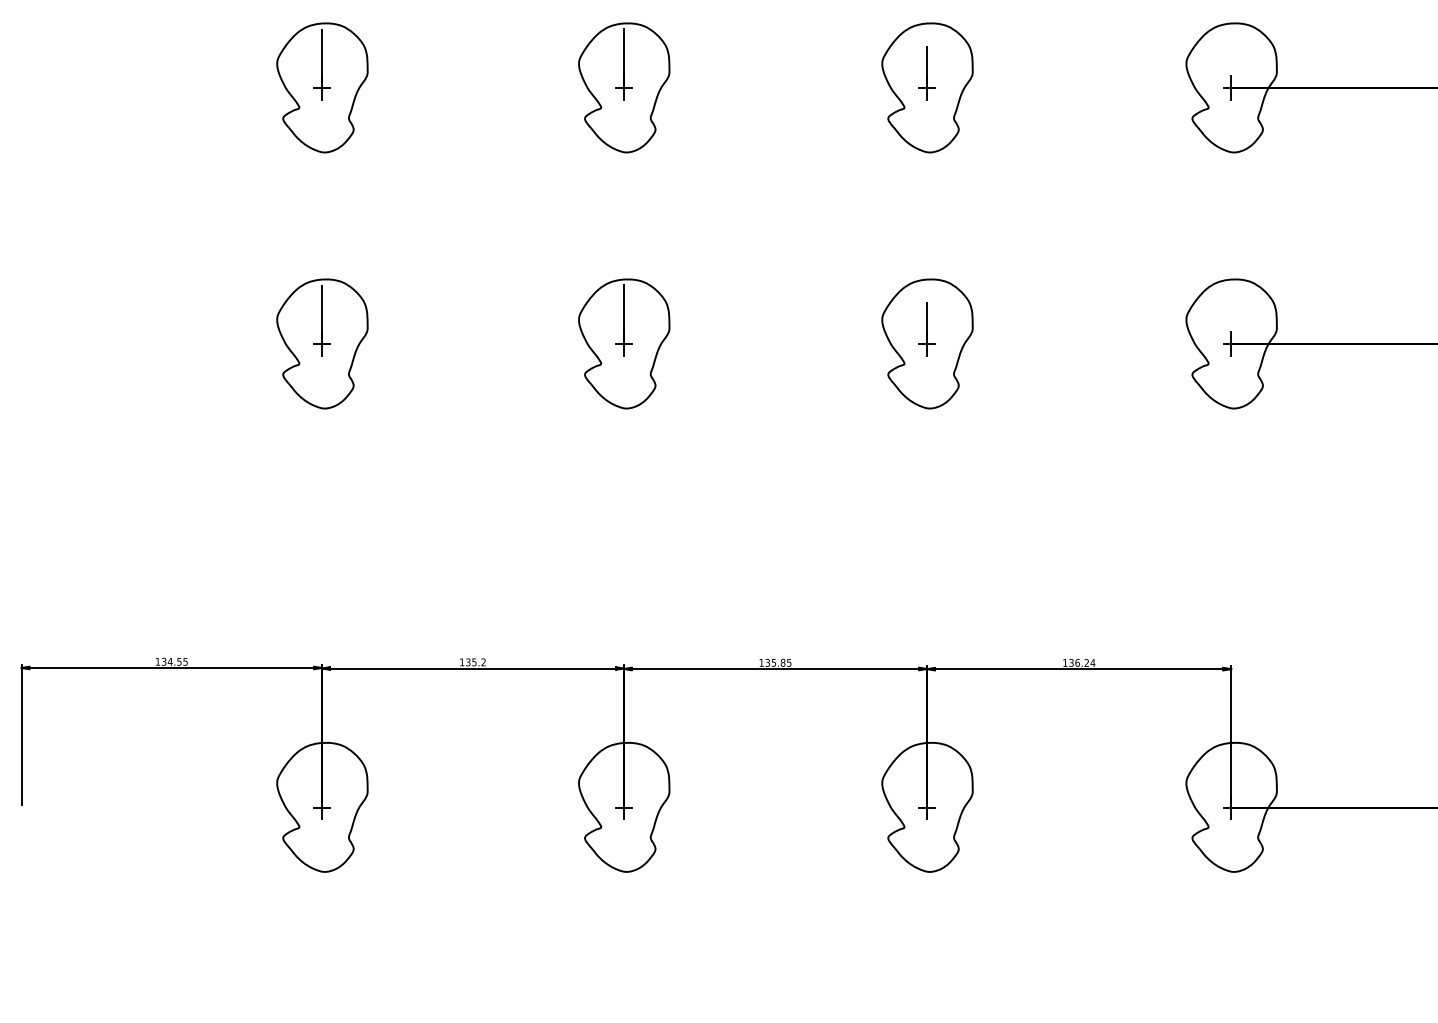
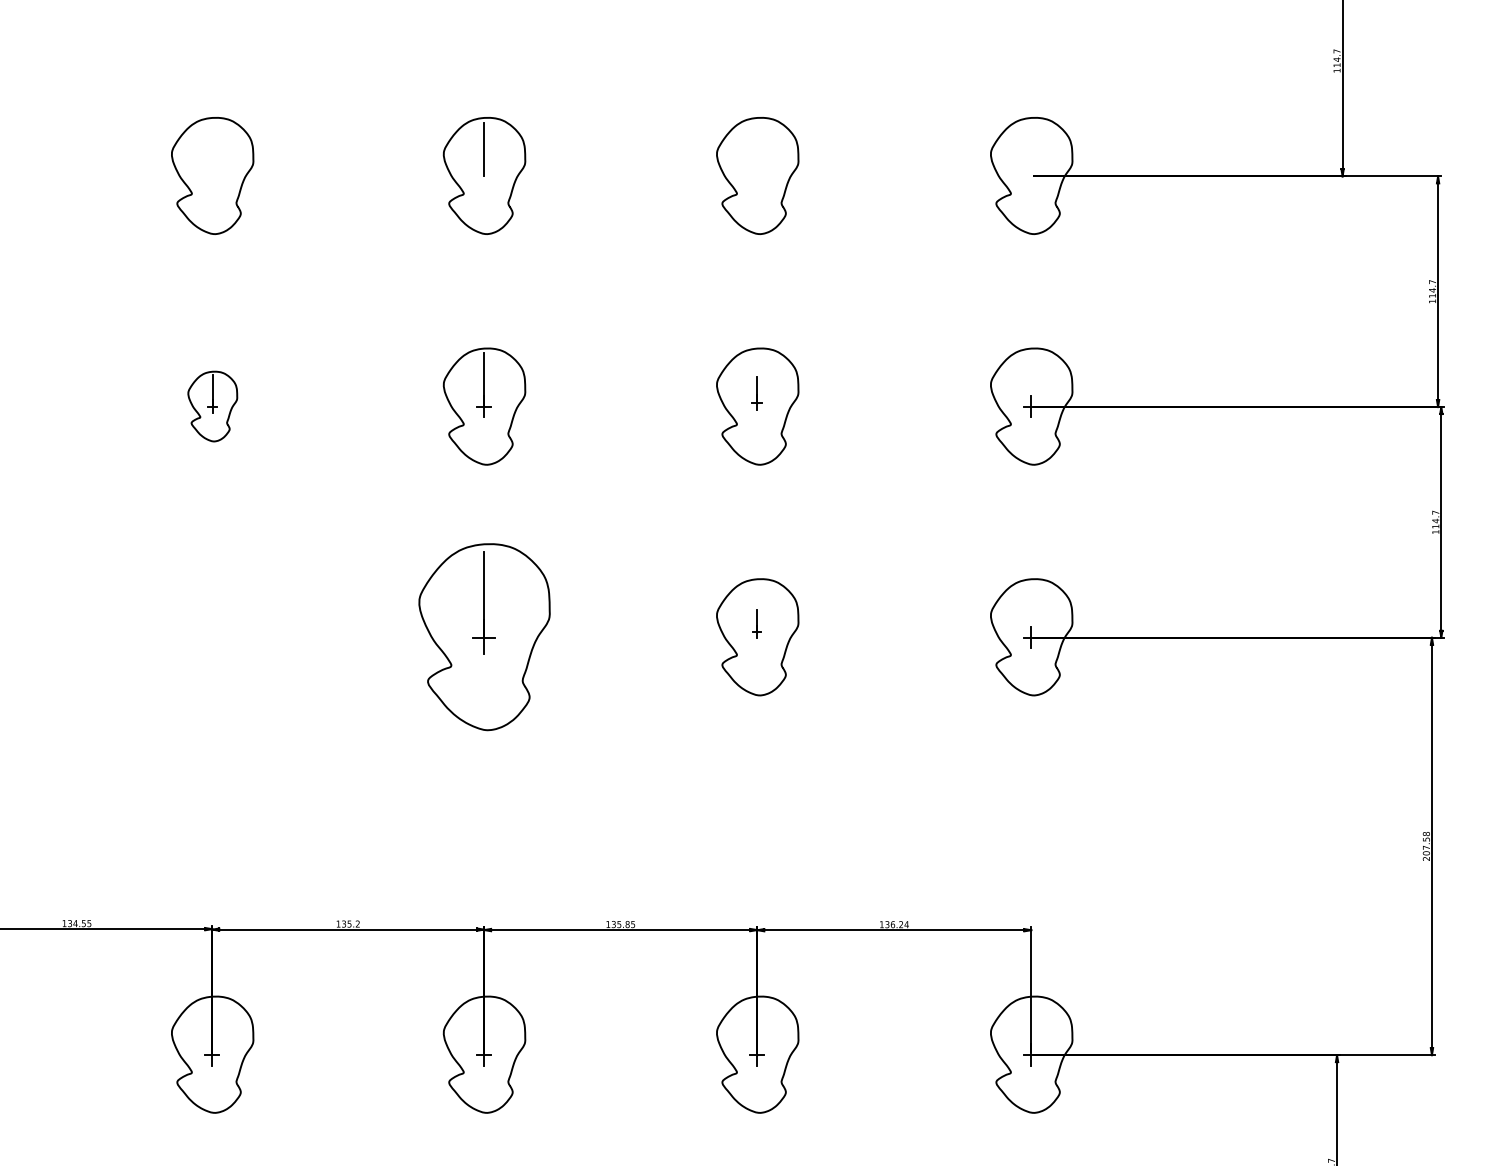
part: (926, 72) -> (756, 392), size x0.7
part: (322, 87) -> (212, 406), size x0.6
part: (926, 328) -> (756, 623), size x0.6
part: (322, 344) -> (212, 637), removed
part: (624, 344) -> (484, 637), size x1.6

